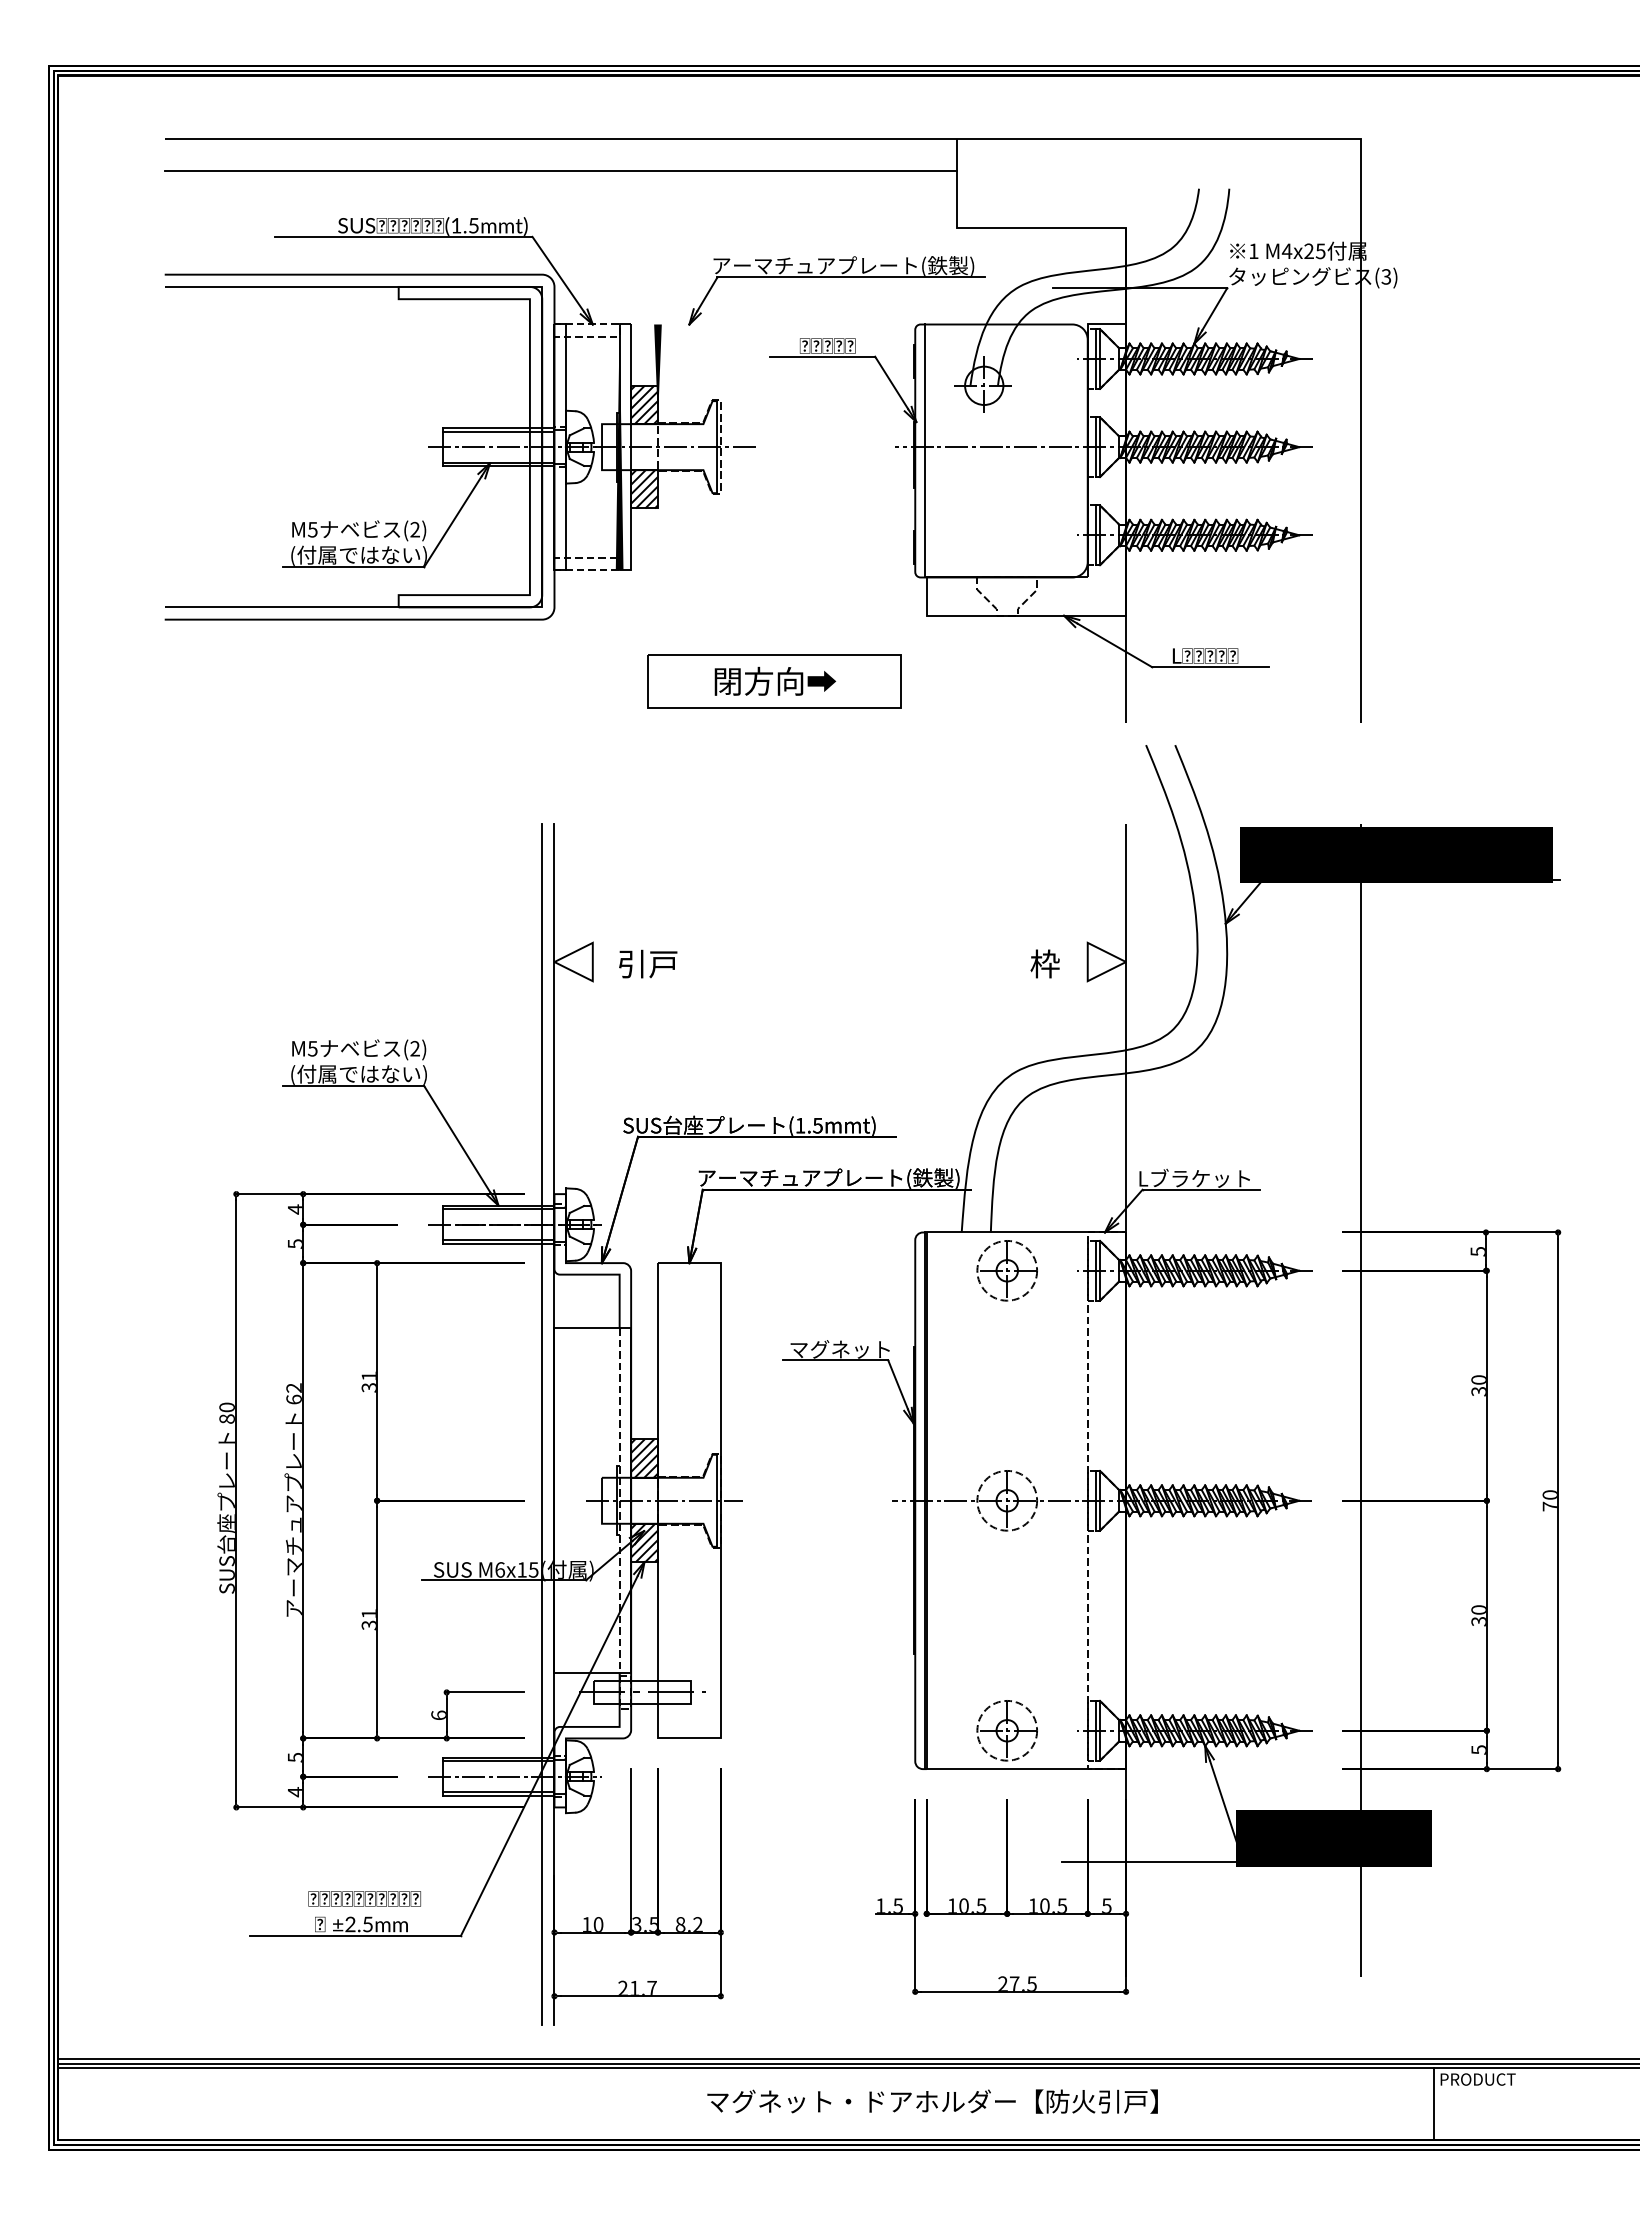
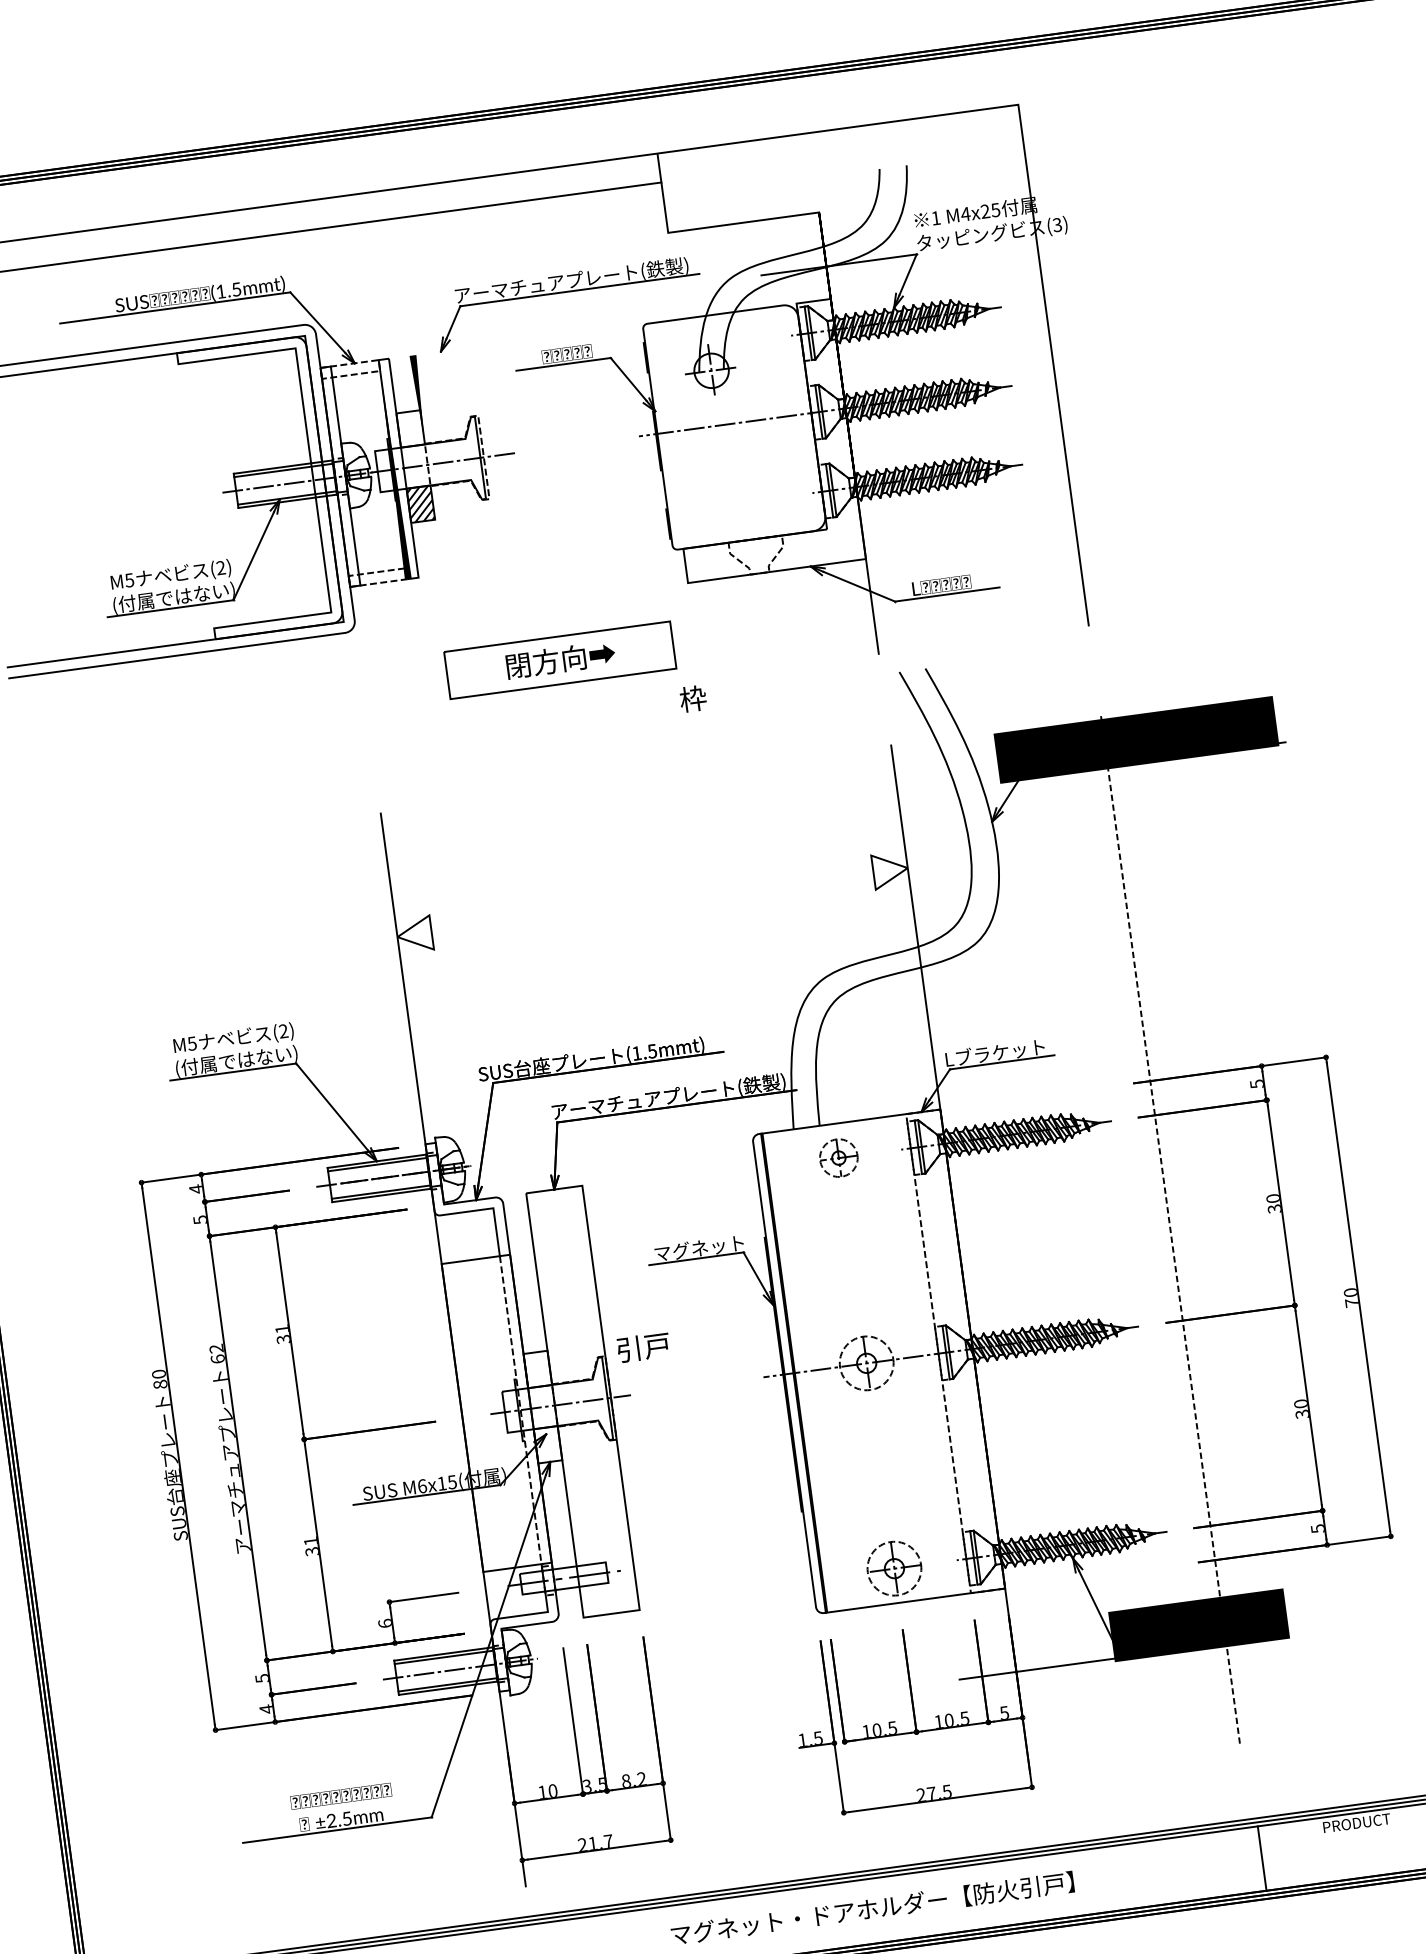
hatch: (644, 404) -> (410, 428), removed
line: (925, 450) -> (666, 435), removed
text: (648, 963) -> (643, 1346), moved
text: (1044, 963) -> (692, 698), moved
part: (1006, 1270) -> (838, 1157), size x0.7
line: (1361, 1400) -> (1170, 1231), solid -> dashed
line: (542, 1424) -> (442, 1351), removed
hatch: (644, 1458) -> (537, 1369), removed
hatch: (644, 1542) -> (547, 1444), removed
line: (1433, 2104) -> (1262, 1858), moved

